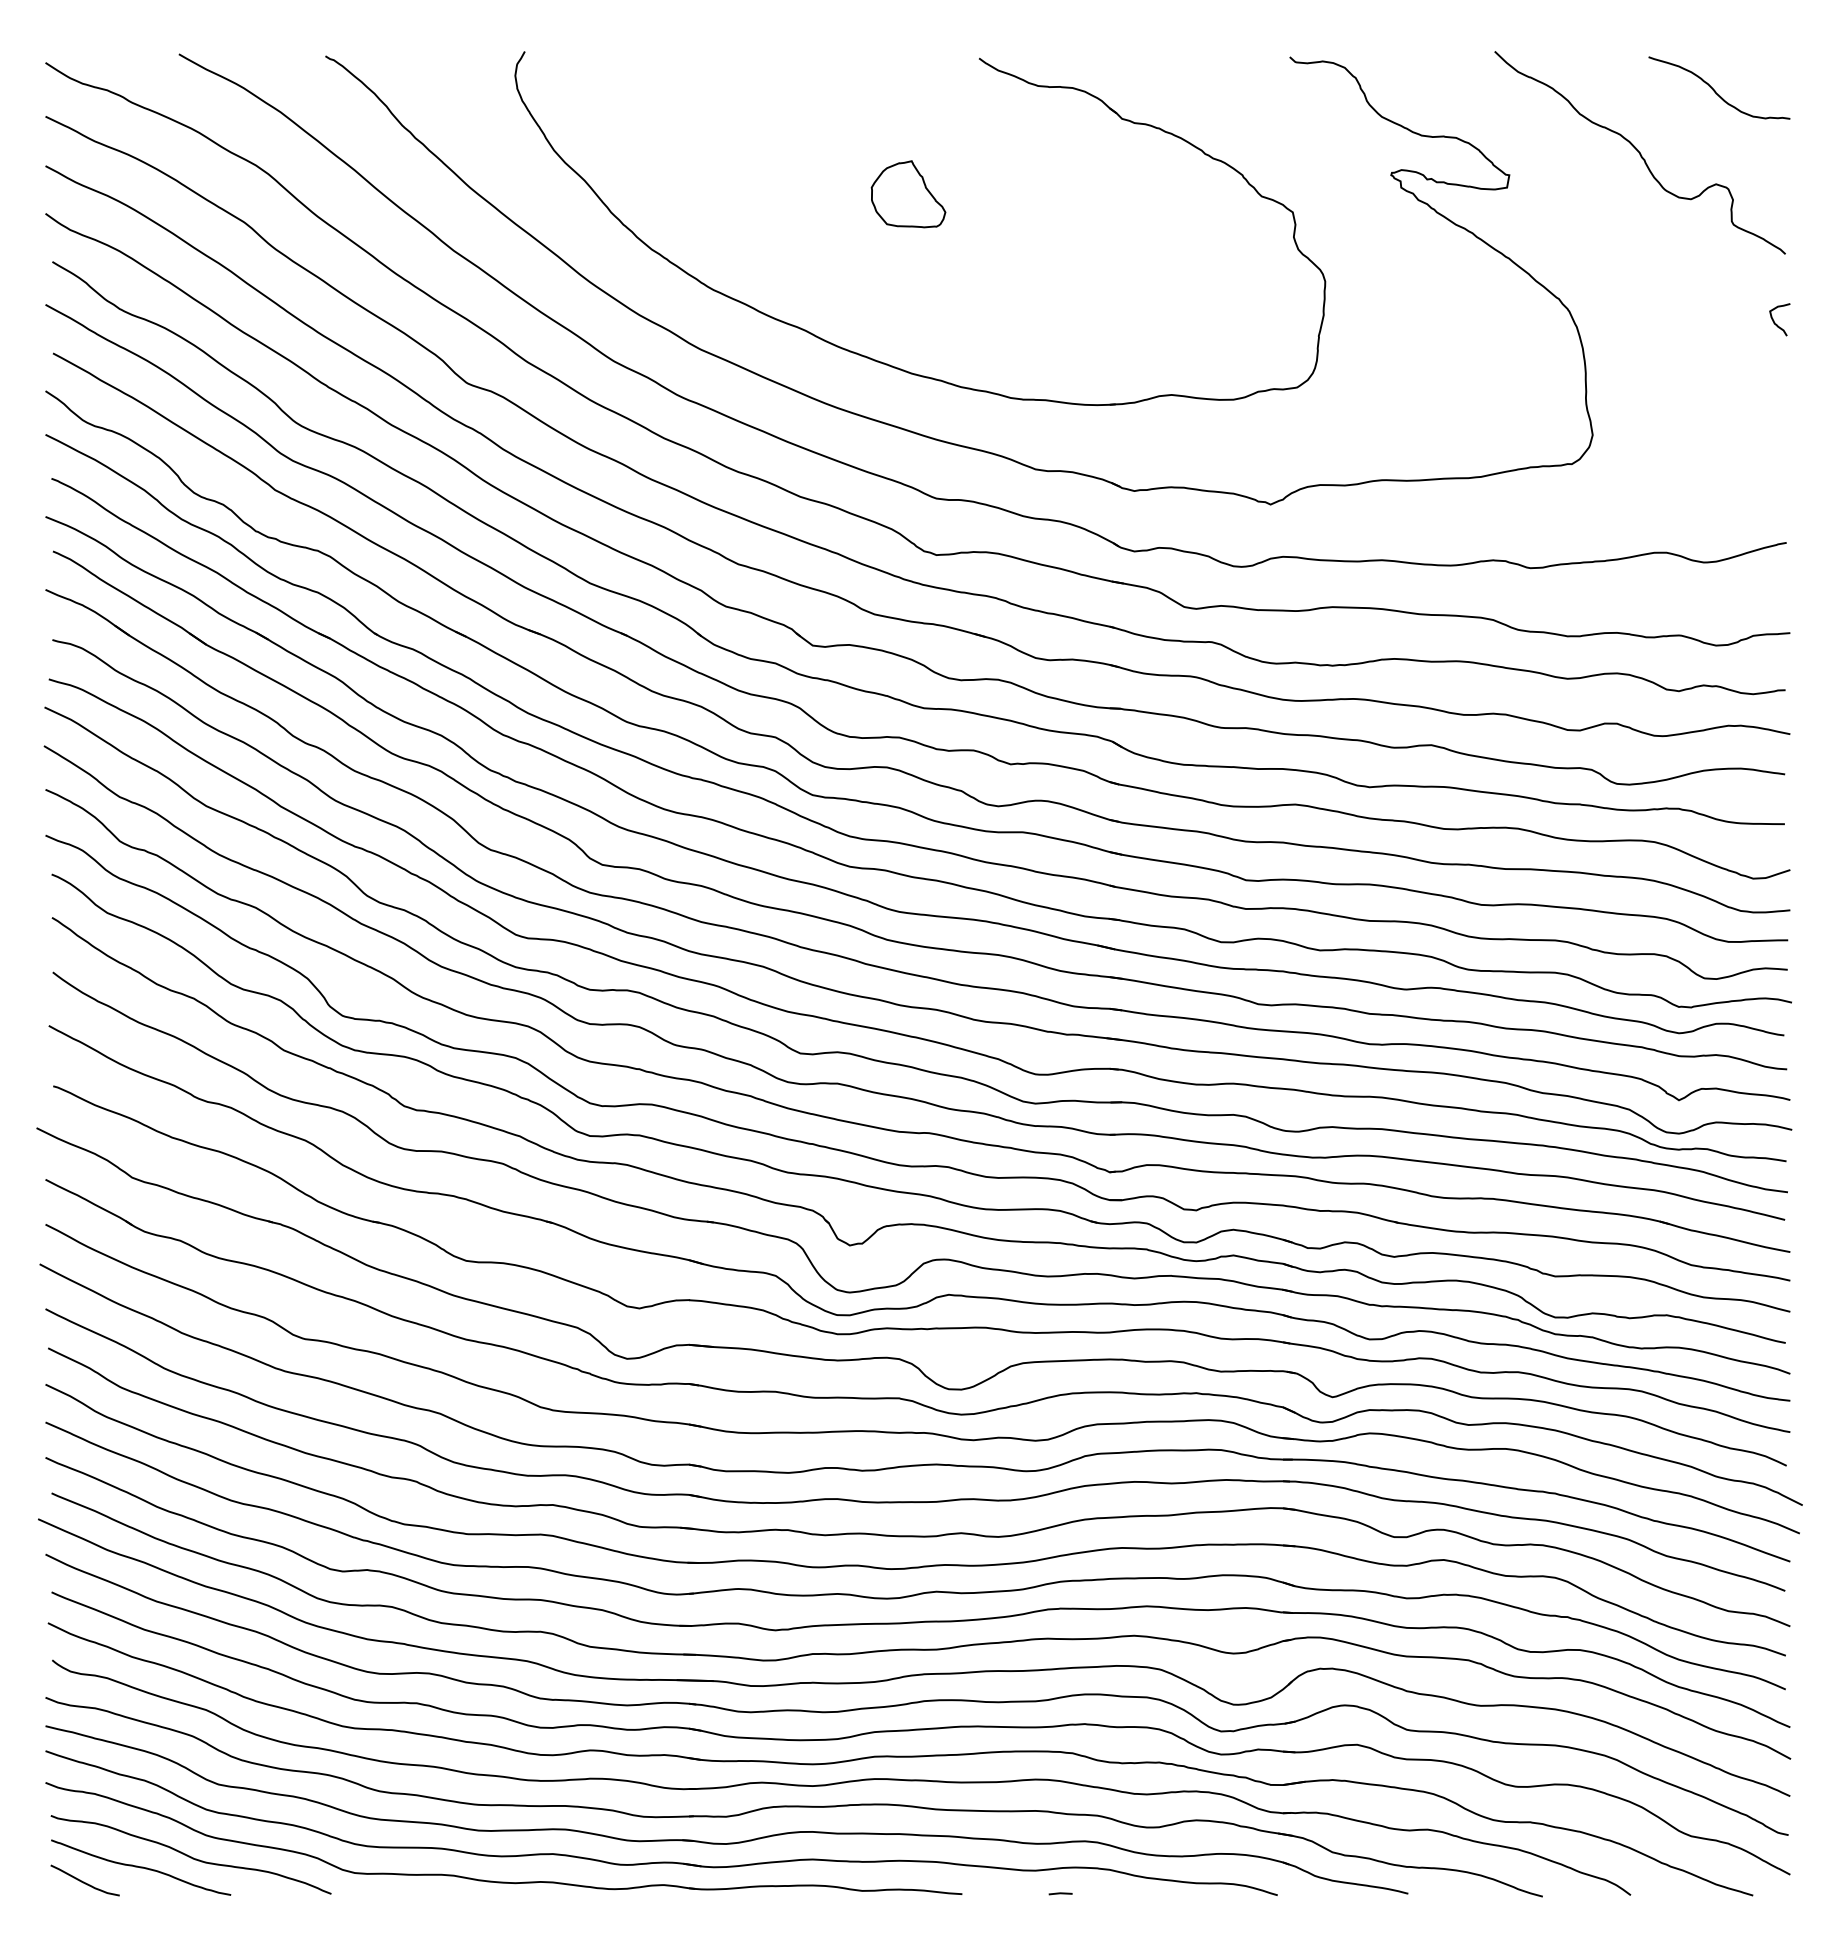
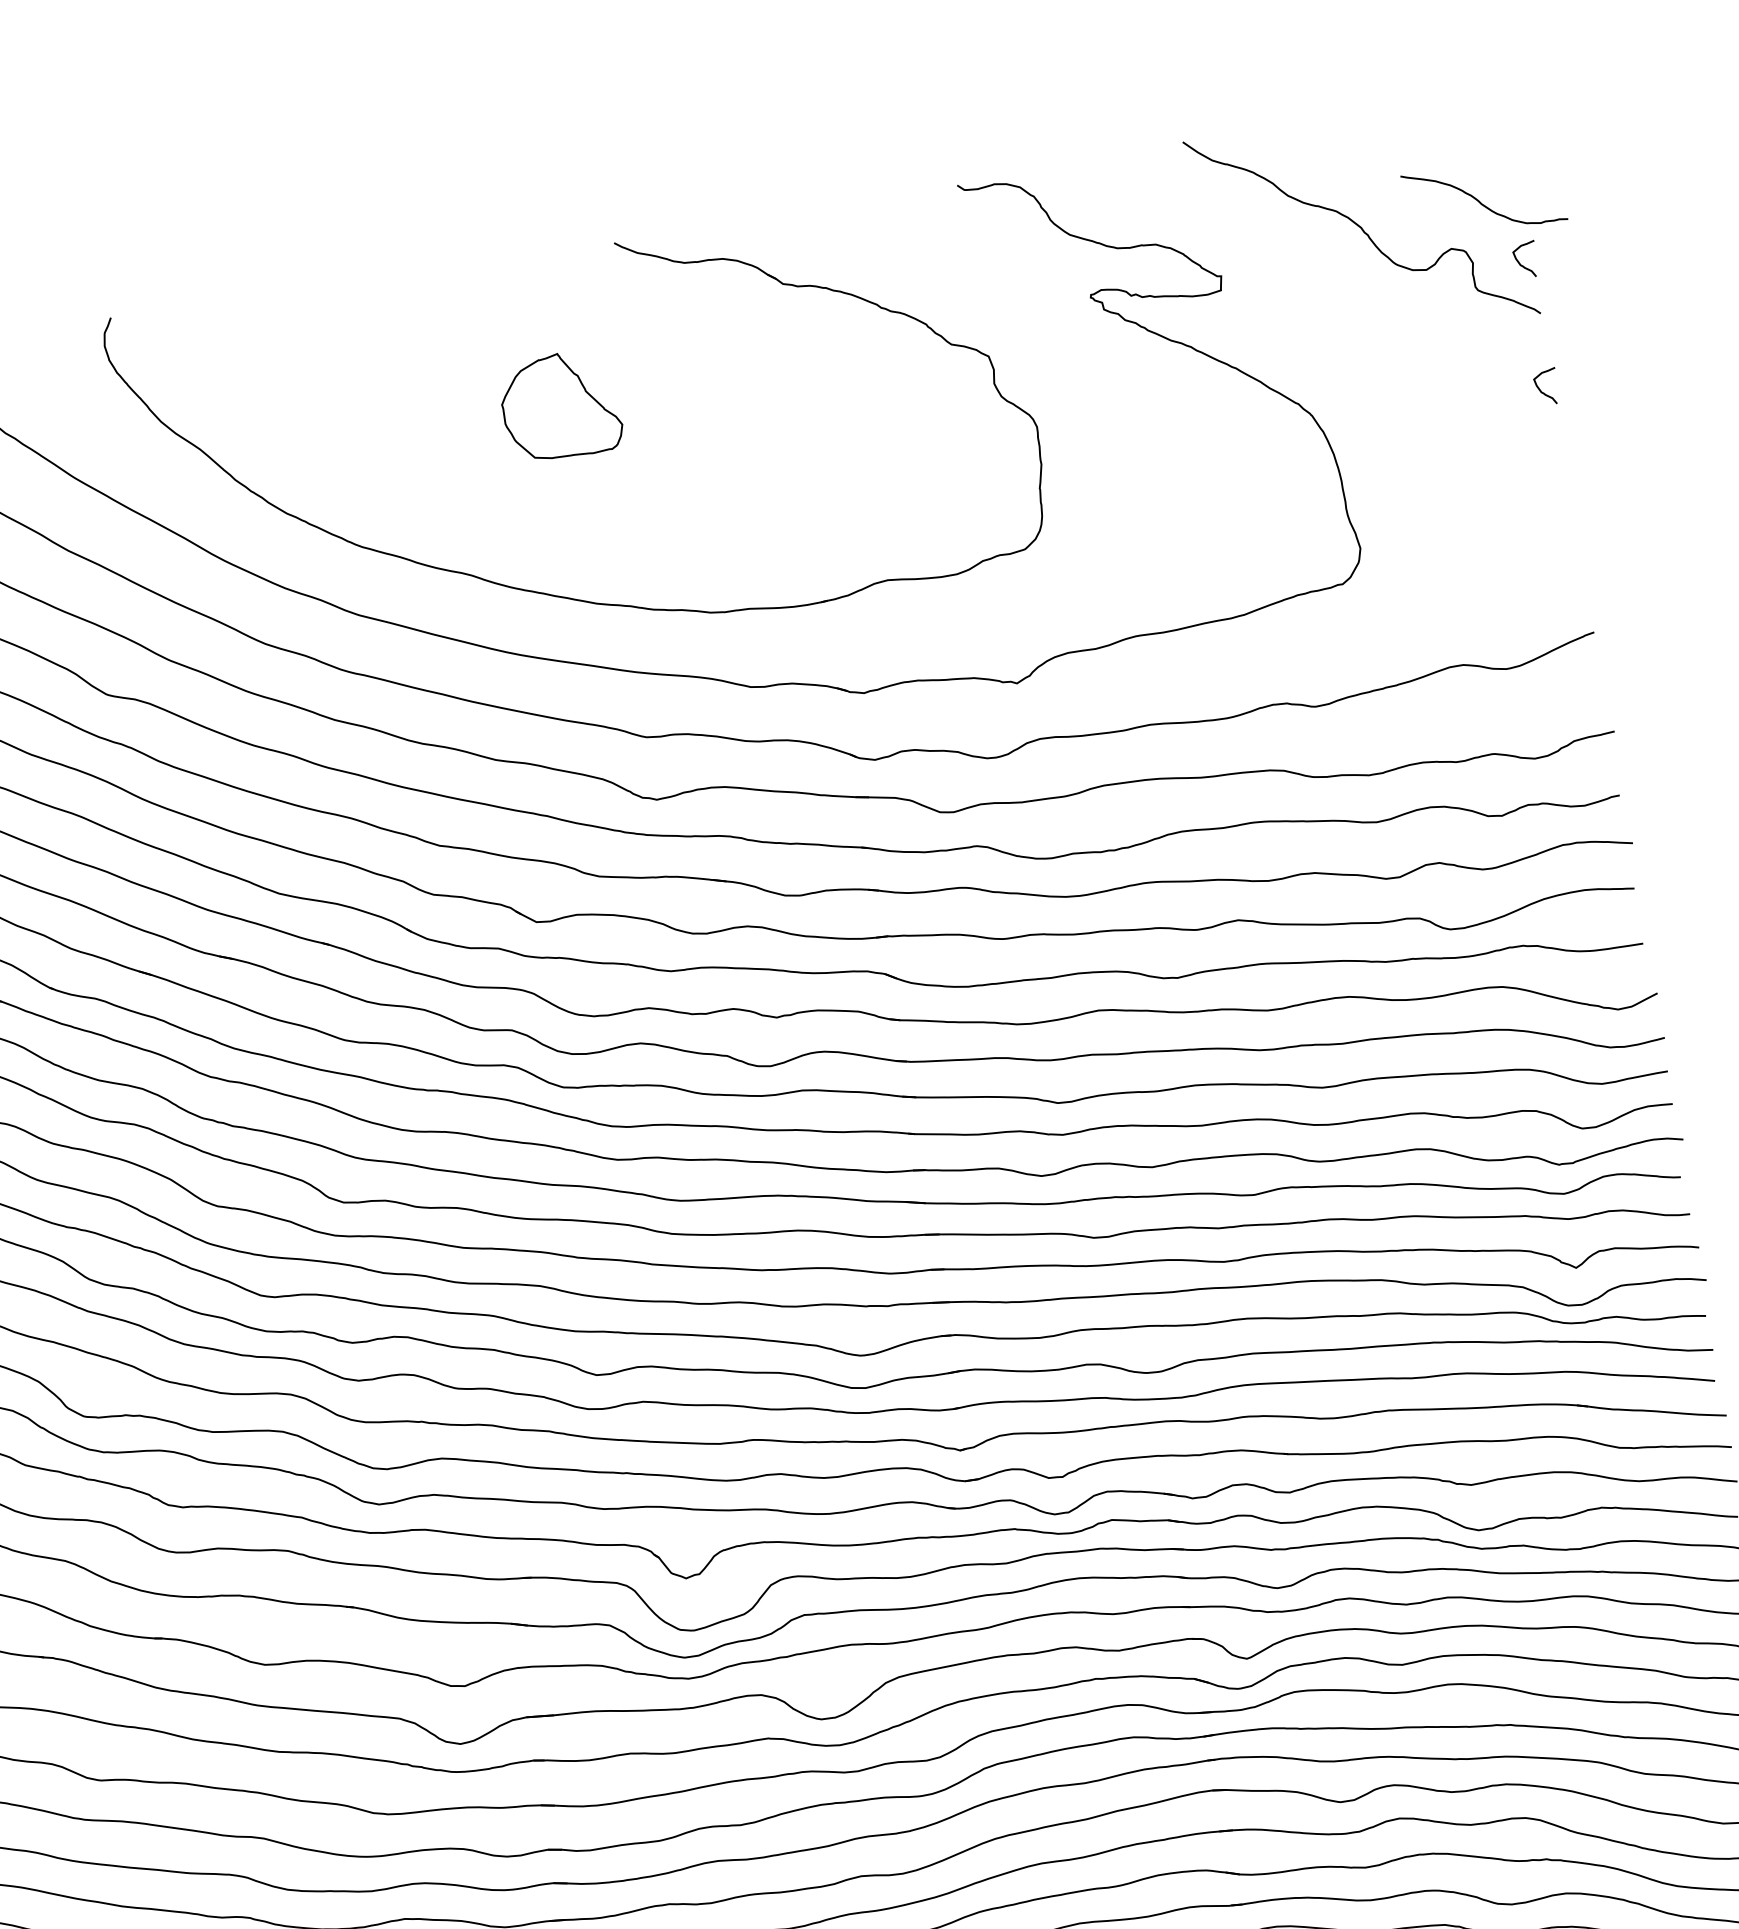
curve: (1715, 90) -> (1480, 201), moved
part: (908, 194) -> (560, 406), size x1.4
curve: (1775, 207) -> (1521, 263), added

